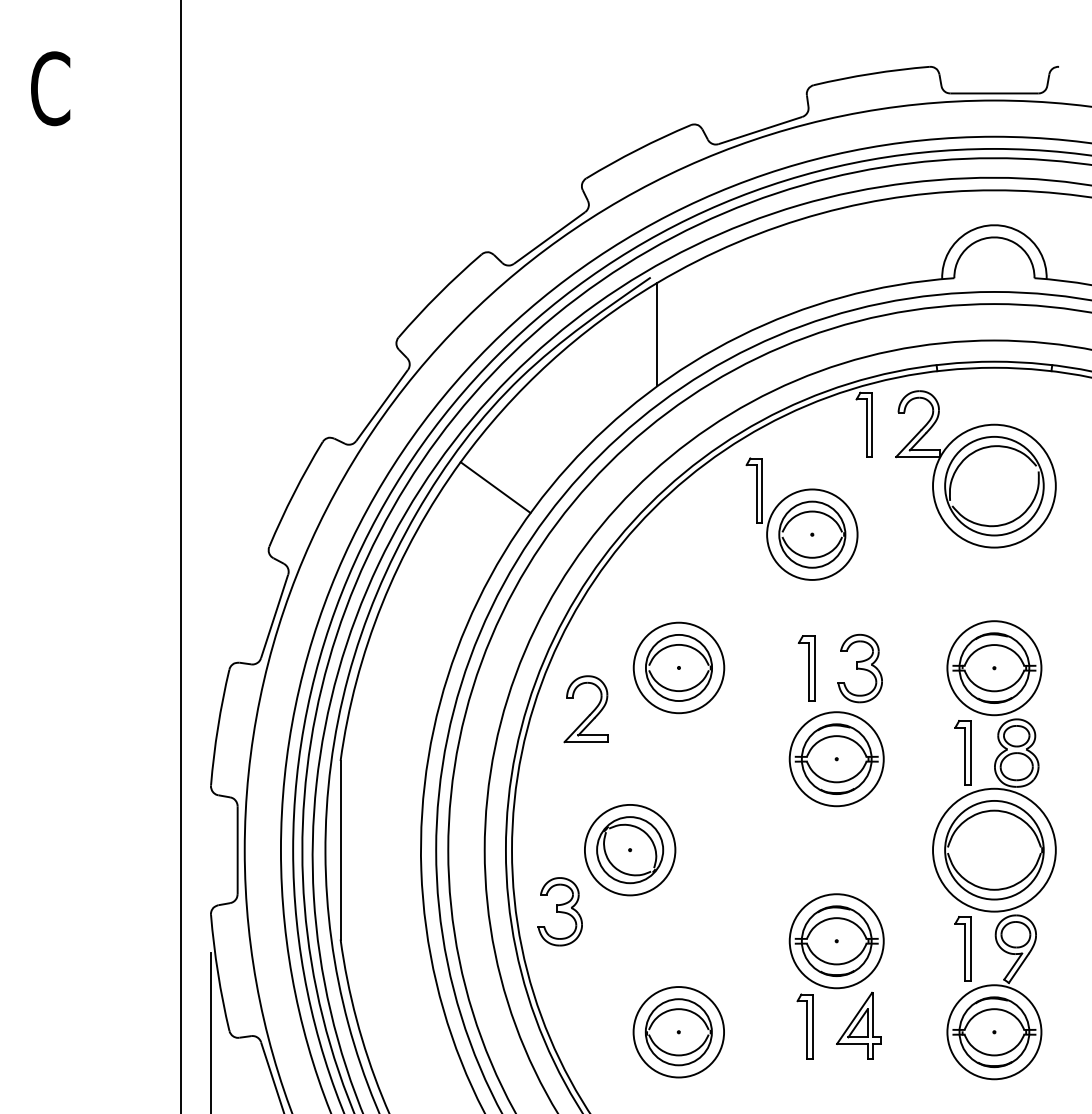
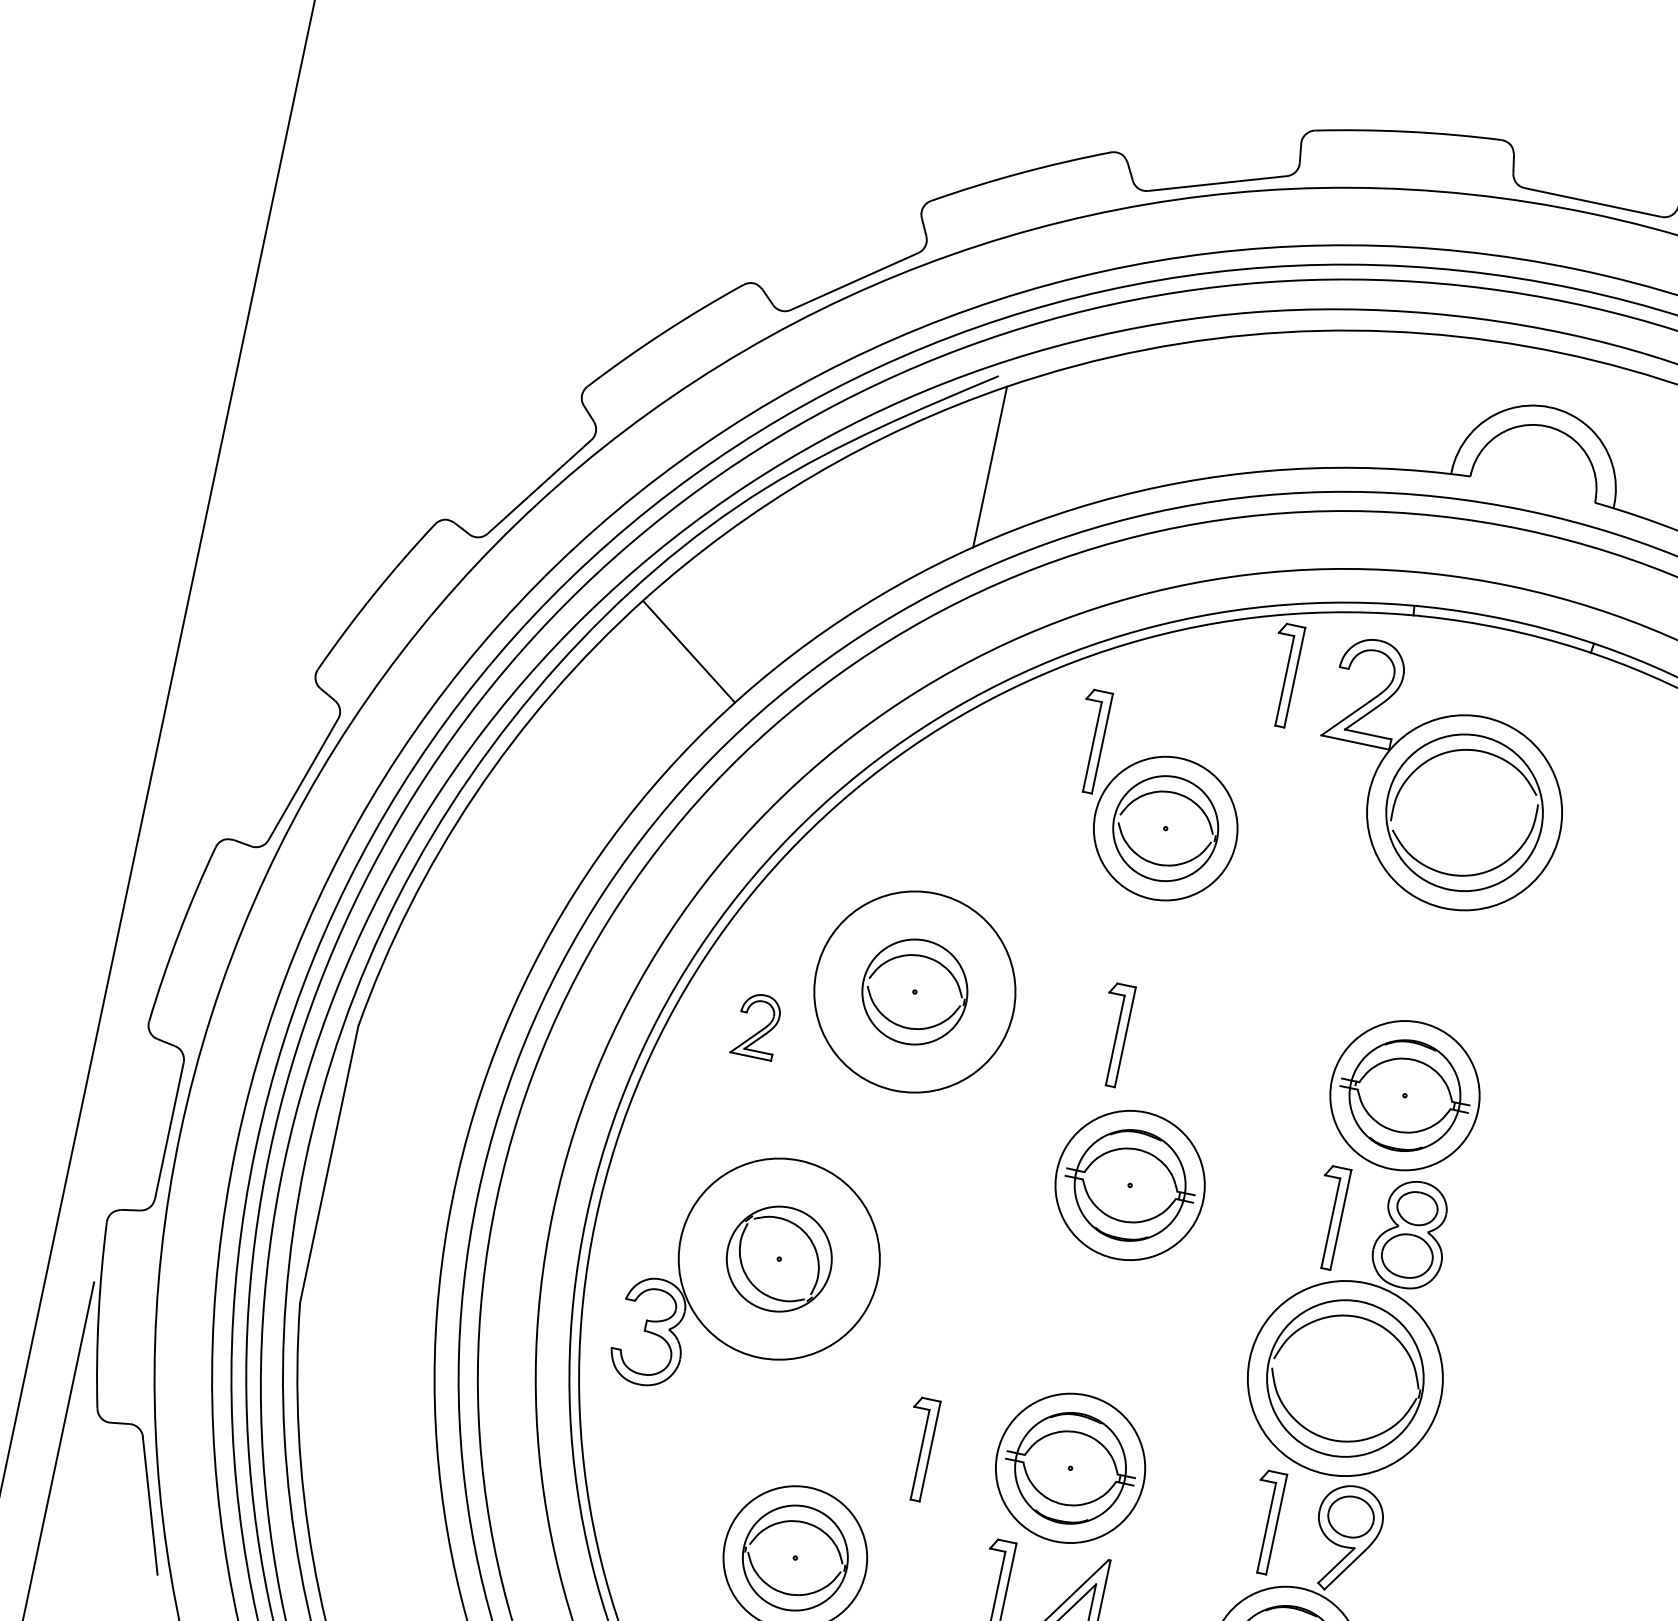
circle: (678, 667) -> (914, 991), size x1.4
part: (859, 668) -> (1195, 1051), removed
part: (585, 709) -> (755, 1025), size x0.6
circle: (629, 849) -> (778, 1257), size x1.4
part: (739, 948) -> (917, 1447), added

